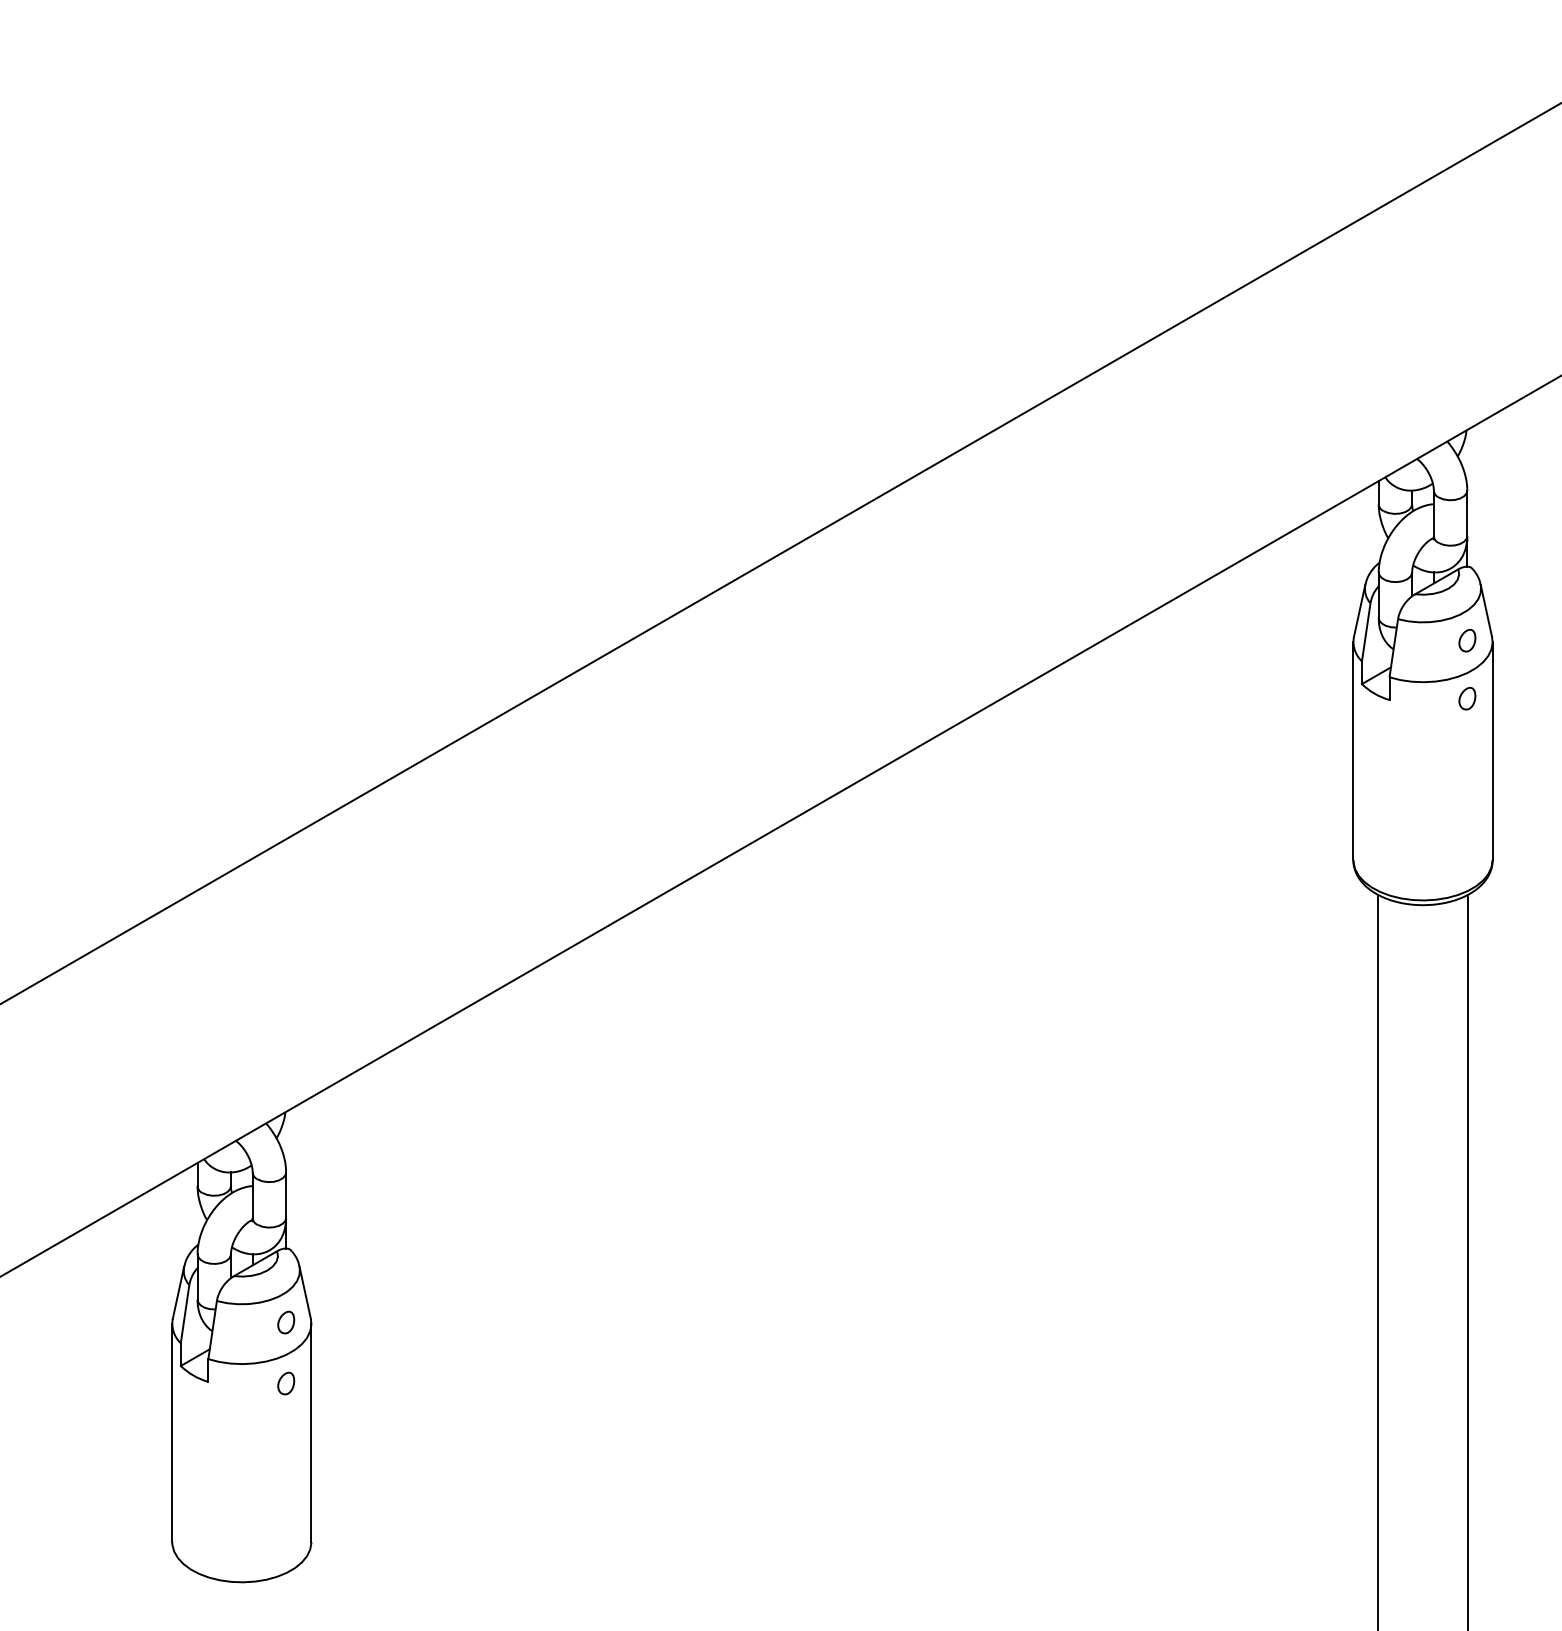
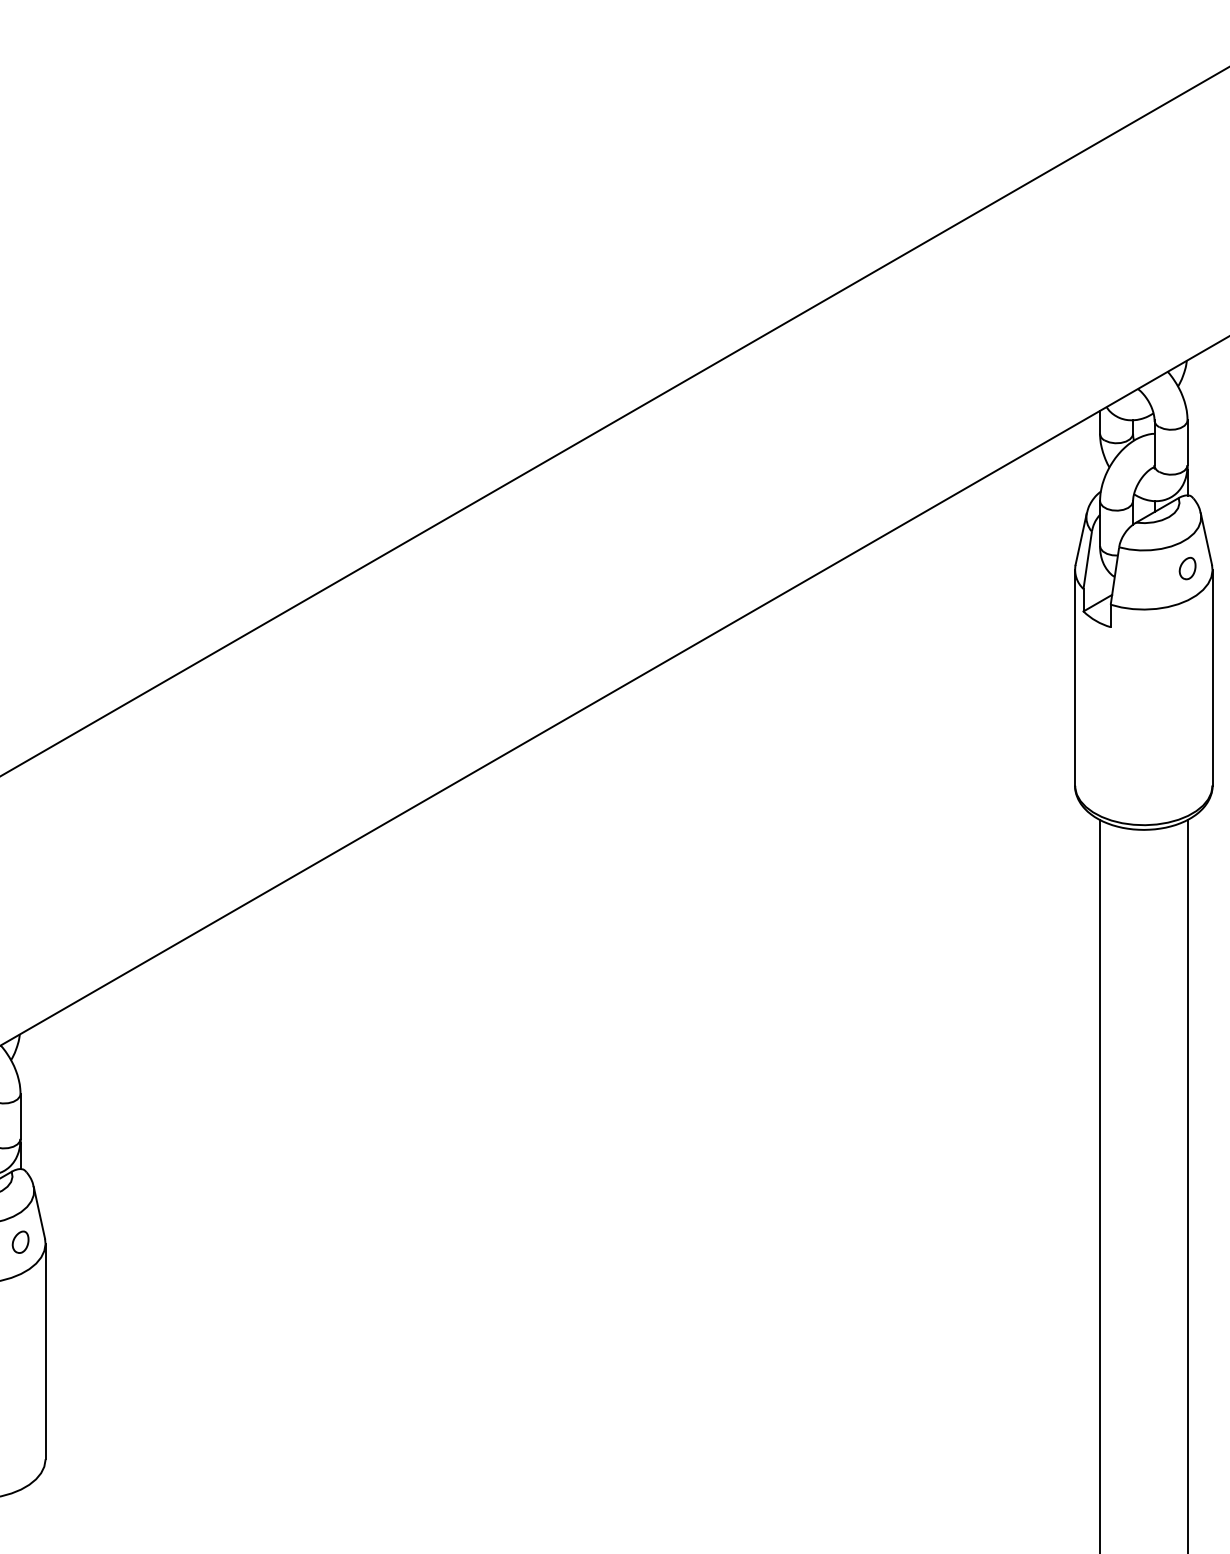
part: (1467, 698) -> (1187, 625), removed
part: (286, 1383) -> (20, 1302), removed

